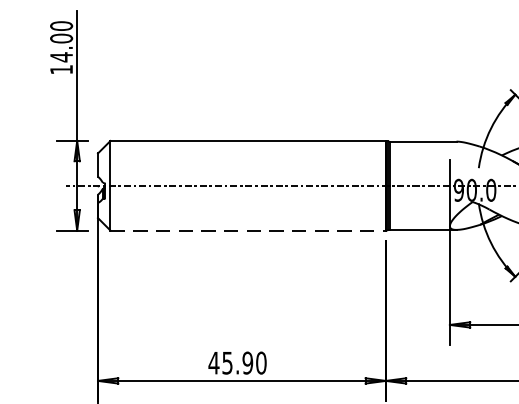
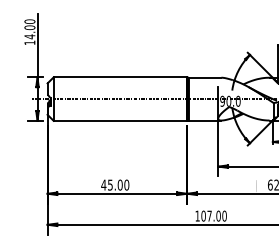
line: (248, 229) -> (120, 120), dashed -> solid
text: (246, 363) -> (119, 185), 45.90 -> 45.00

